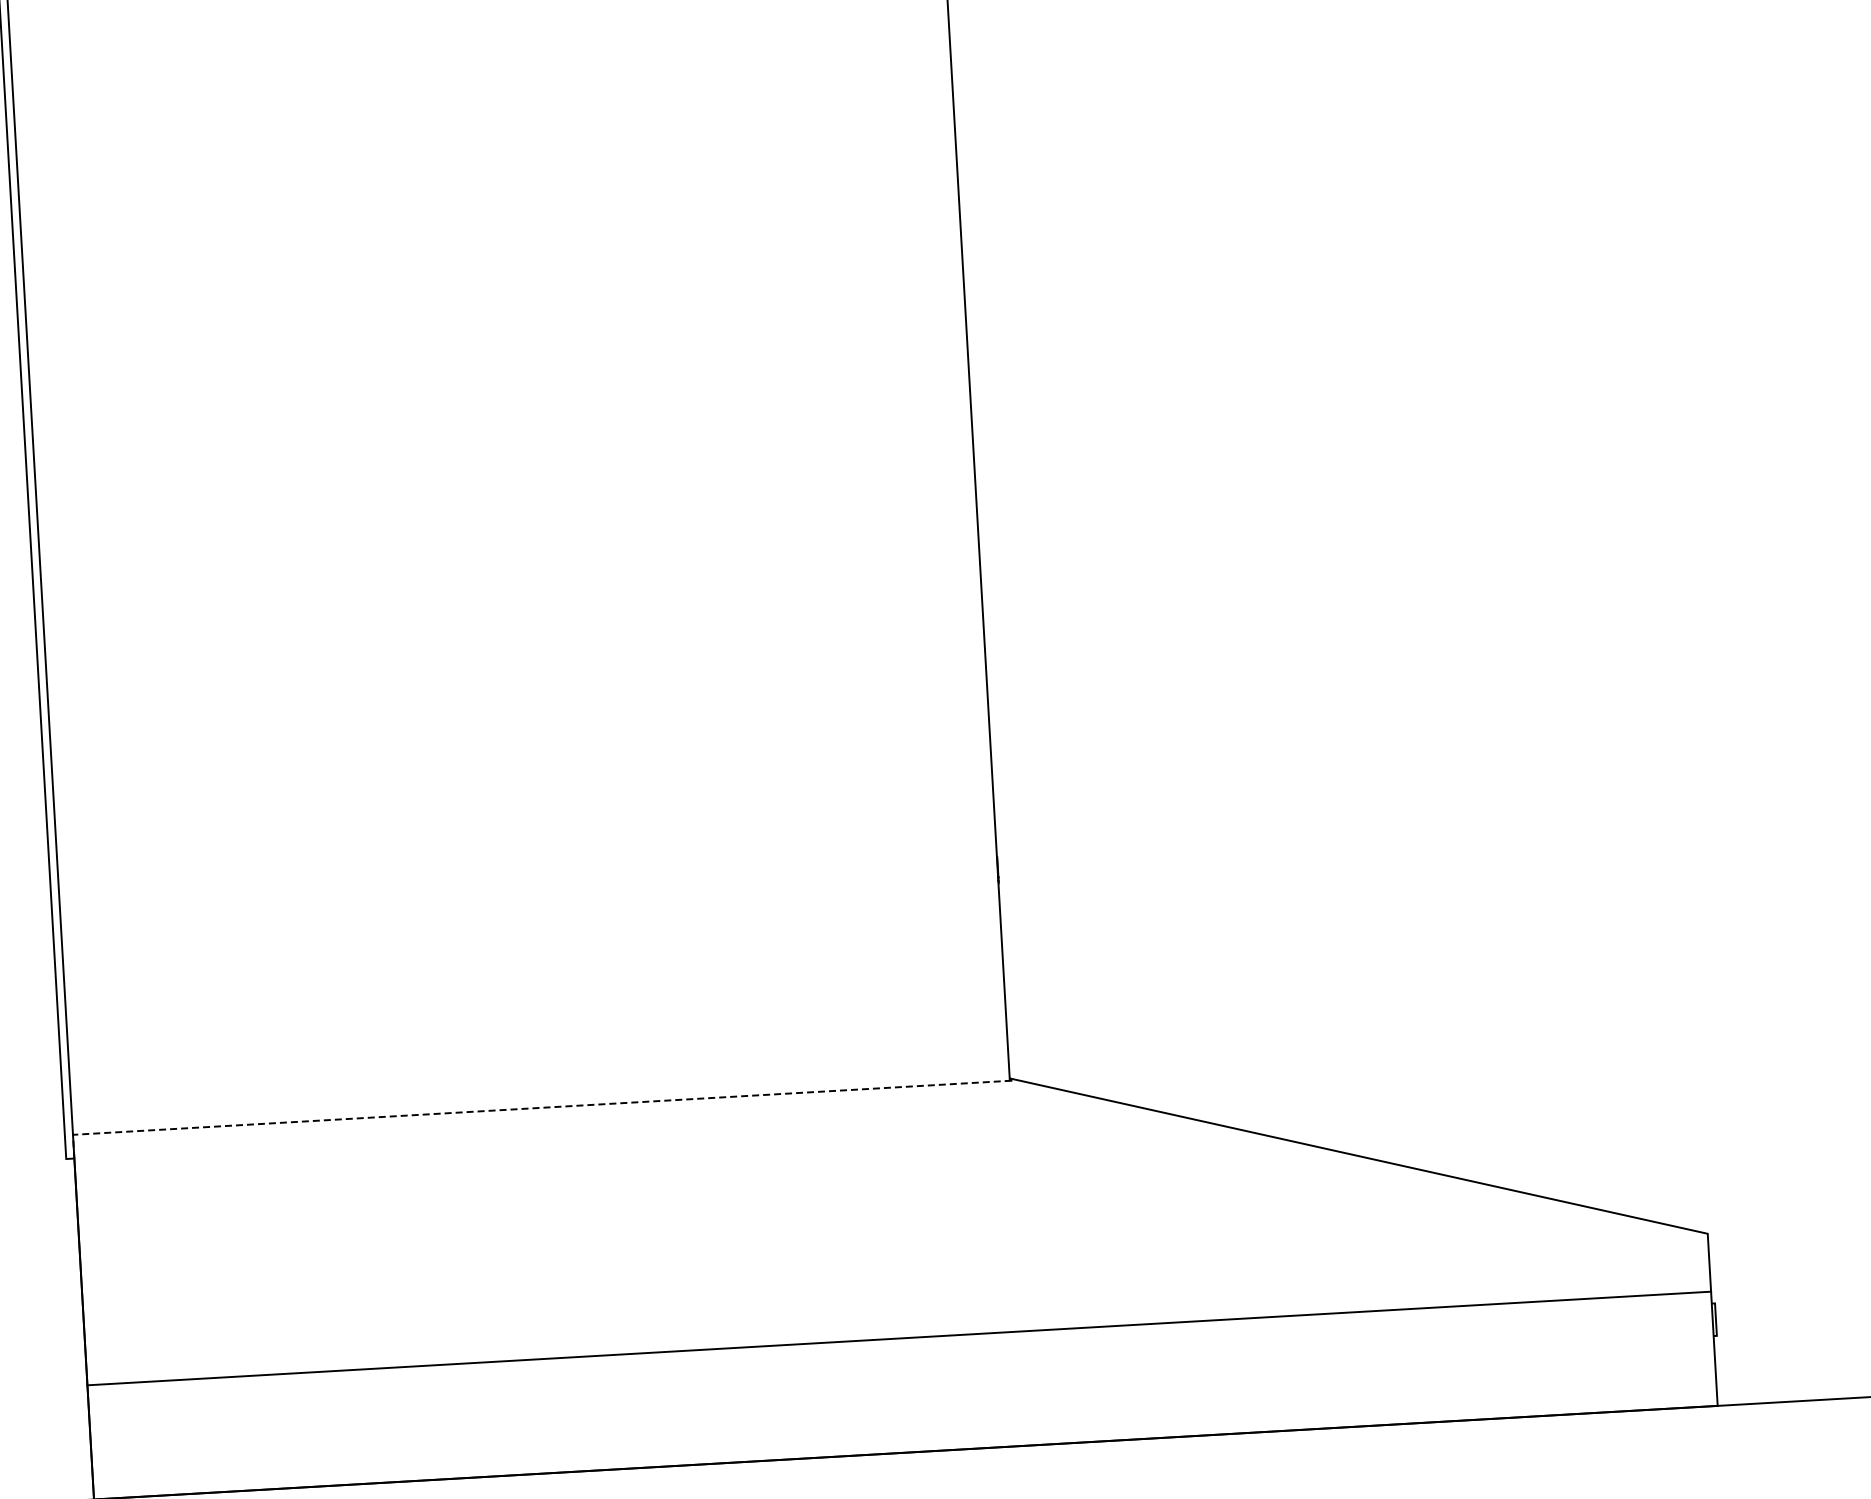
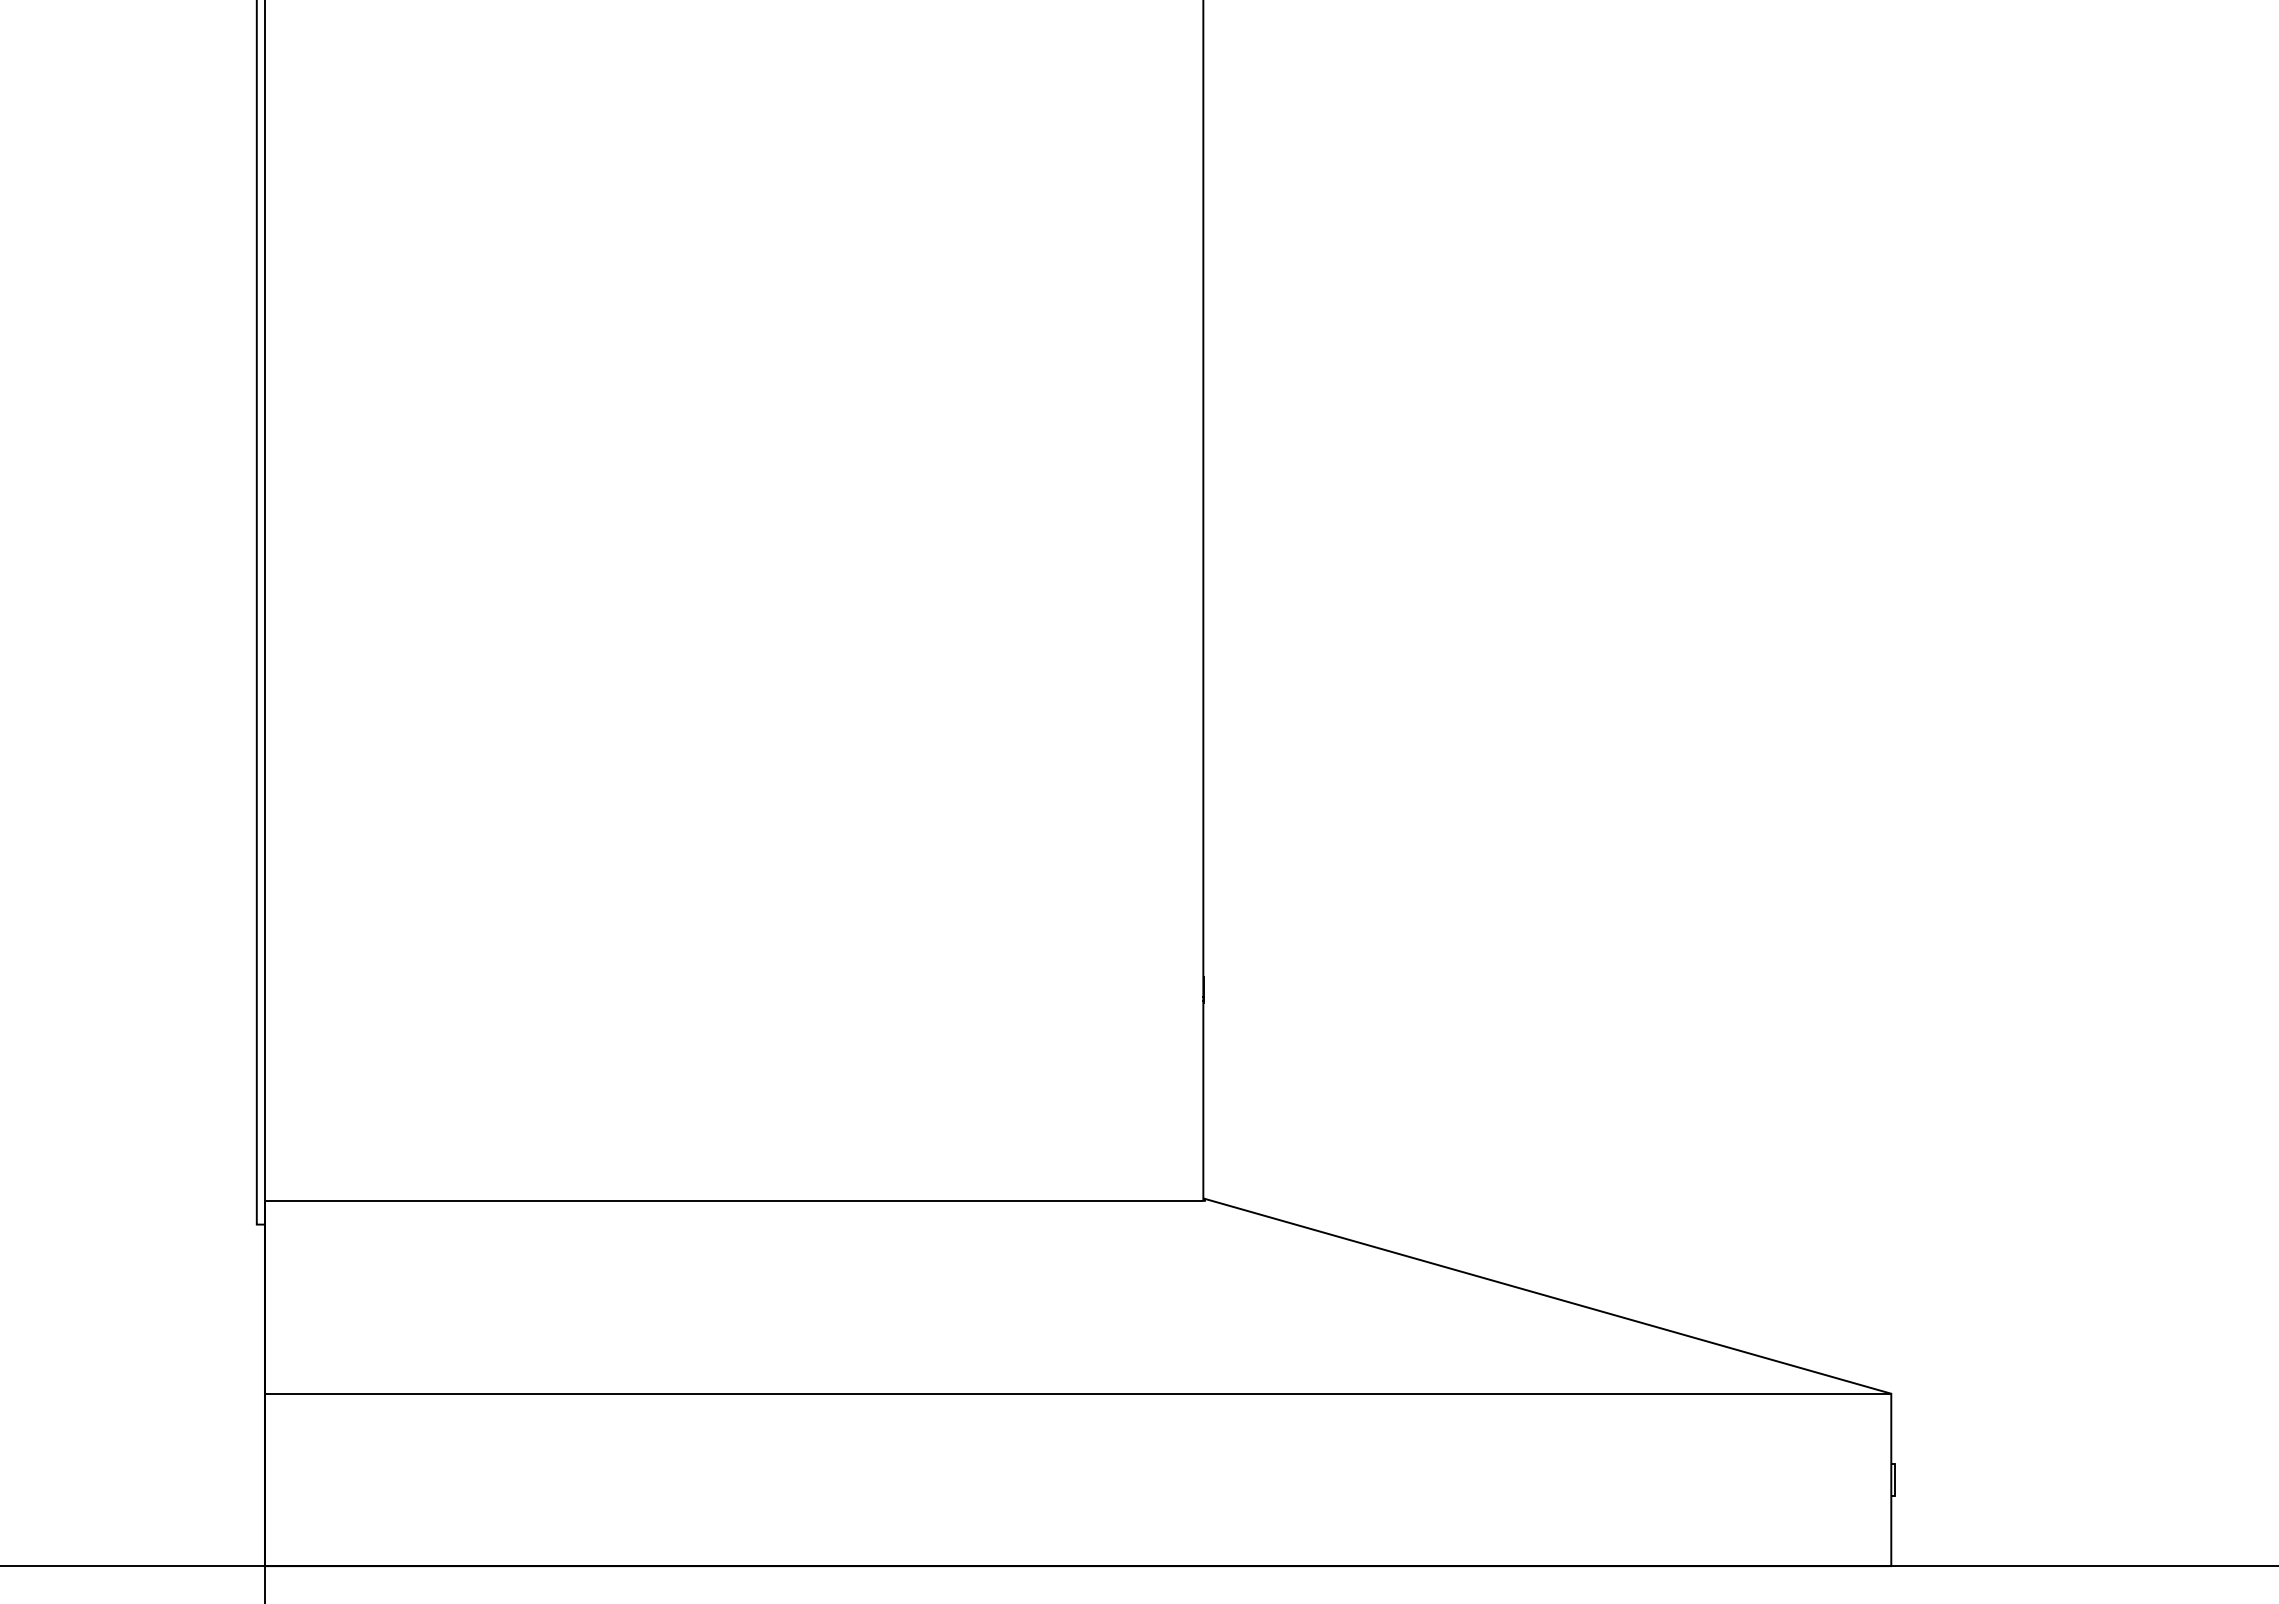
line: (528, 1108) -> (721, 1200), dashed -> solid
line: (898, 1338) -> (1077, 1393), moved

